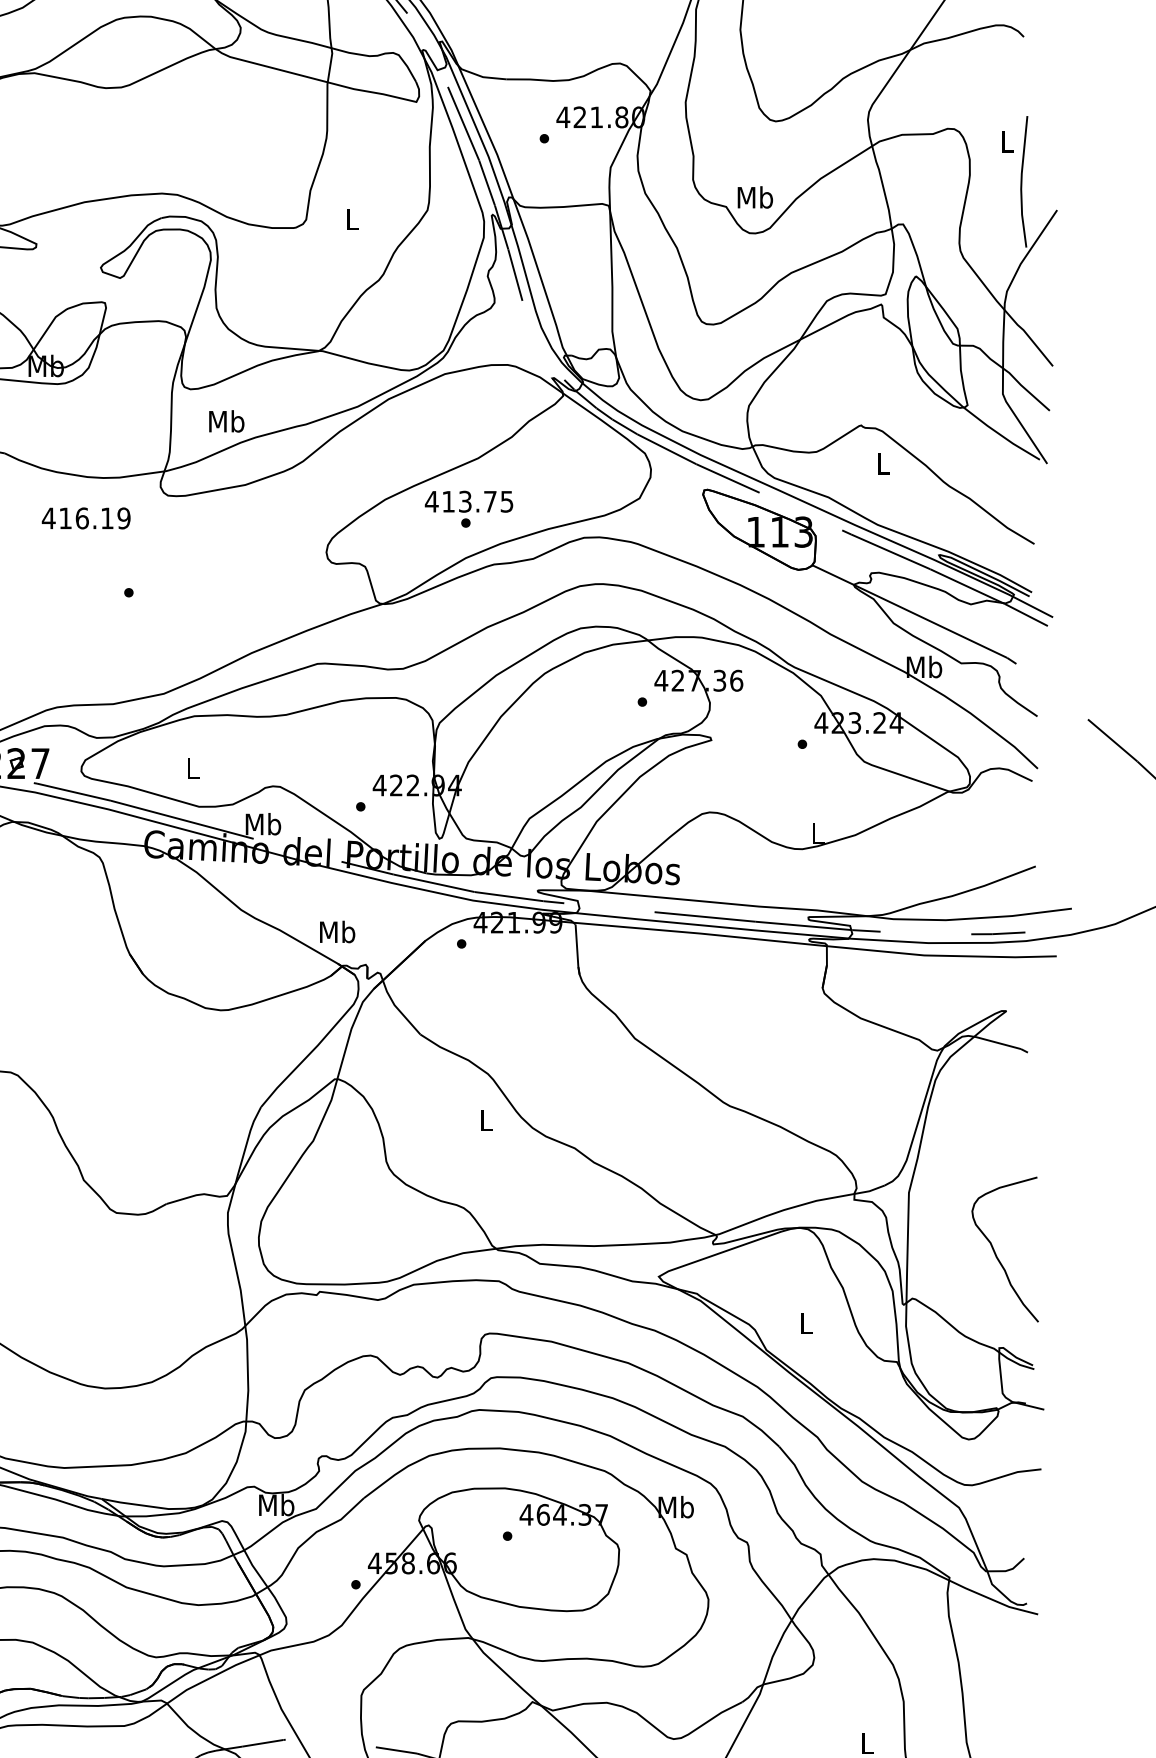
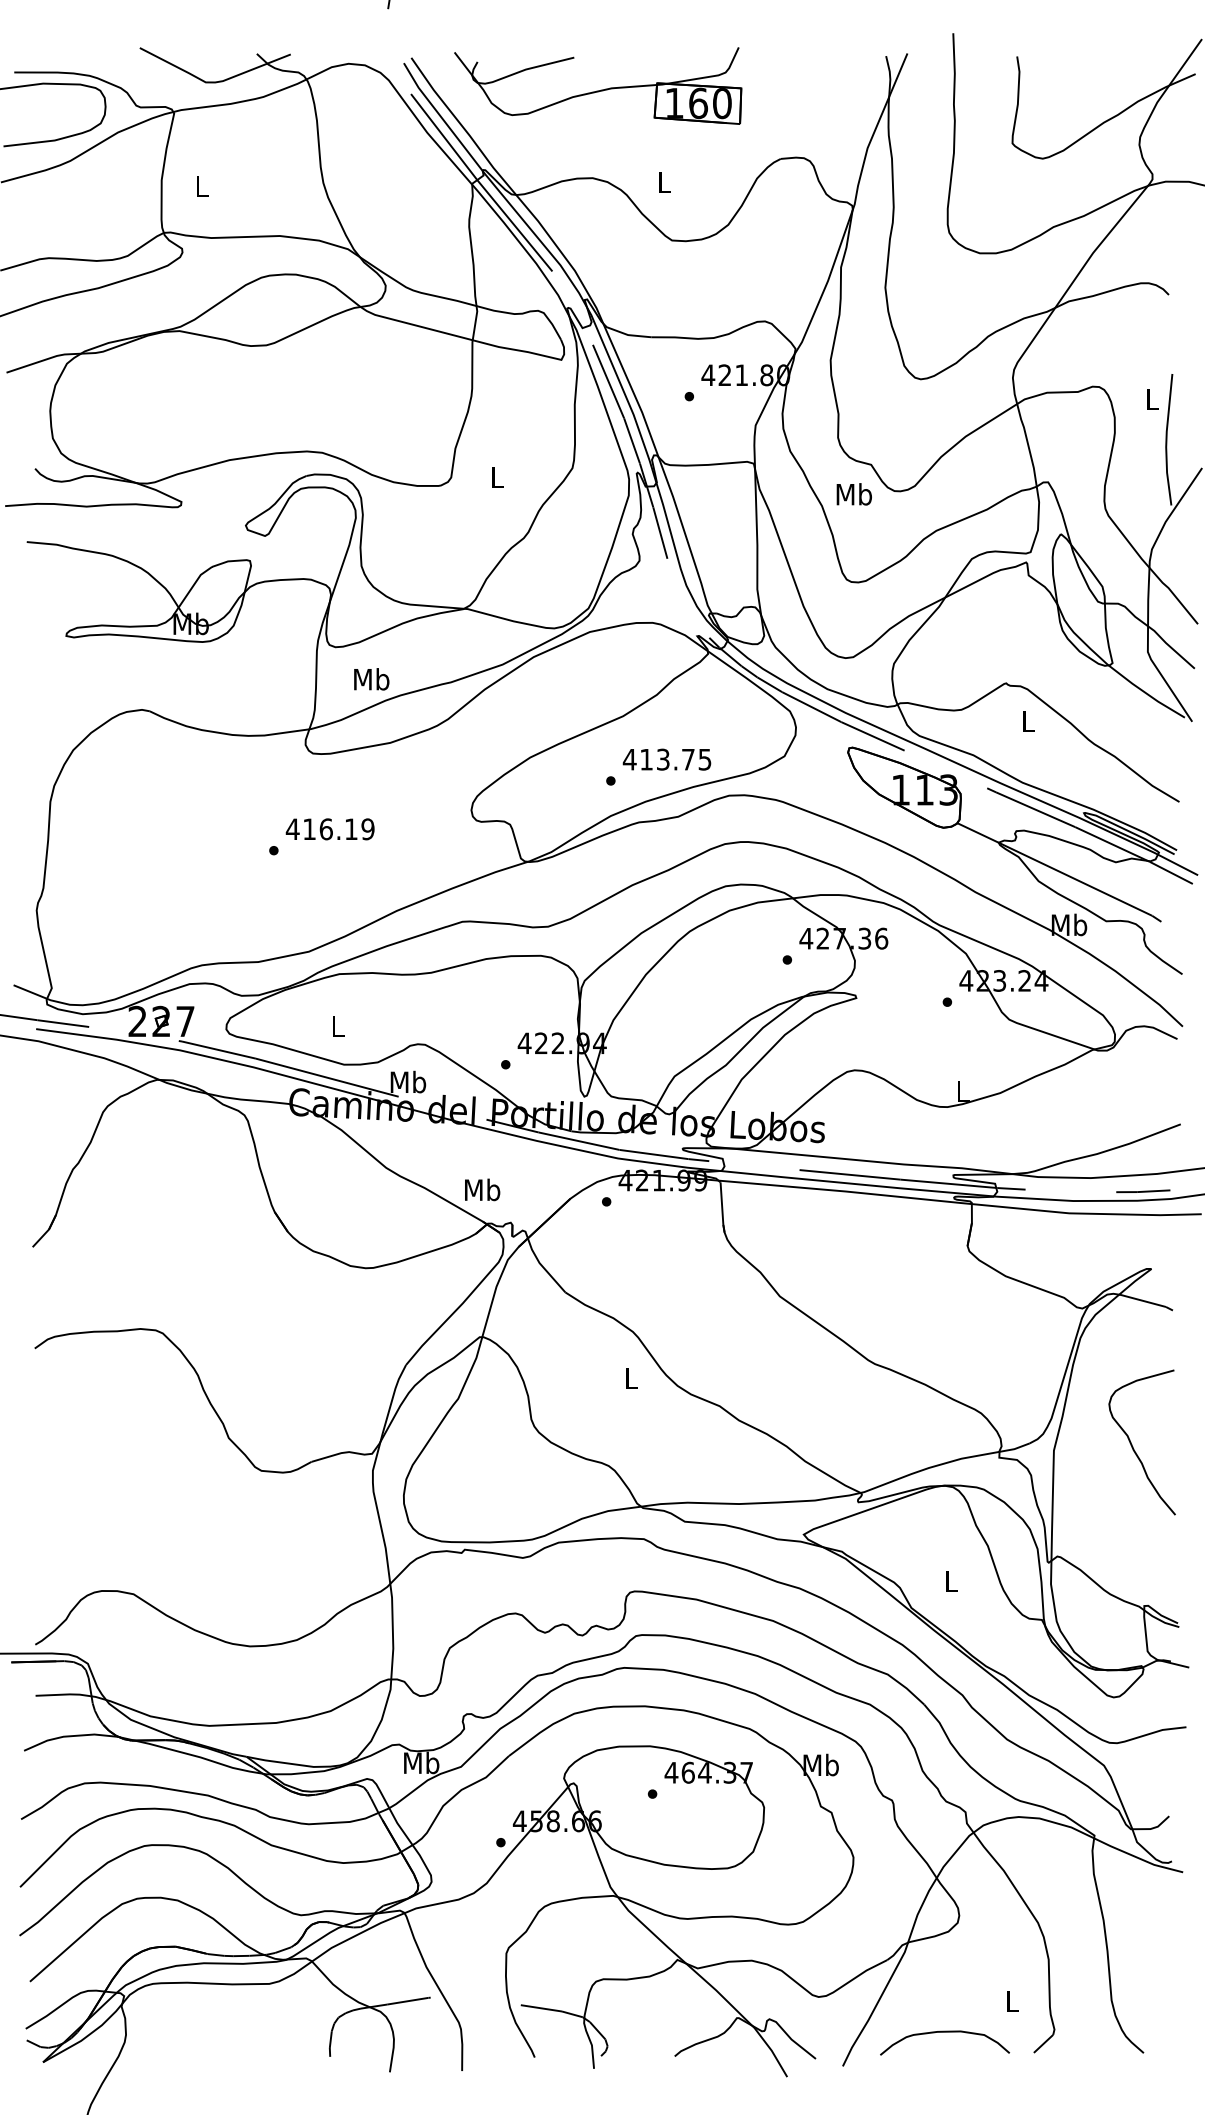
text: (754, 197) -> (853, 494), moved
text: (468, 501) -> (666, 759), moved
text: (85, 518) -> (329, 829), moved
curve: (996, 1253) -> (1133, 1446), moved

